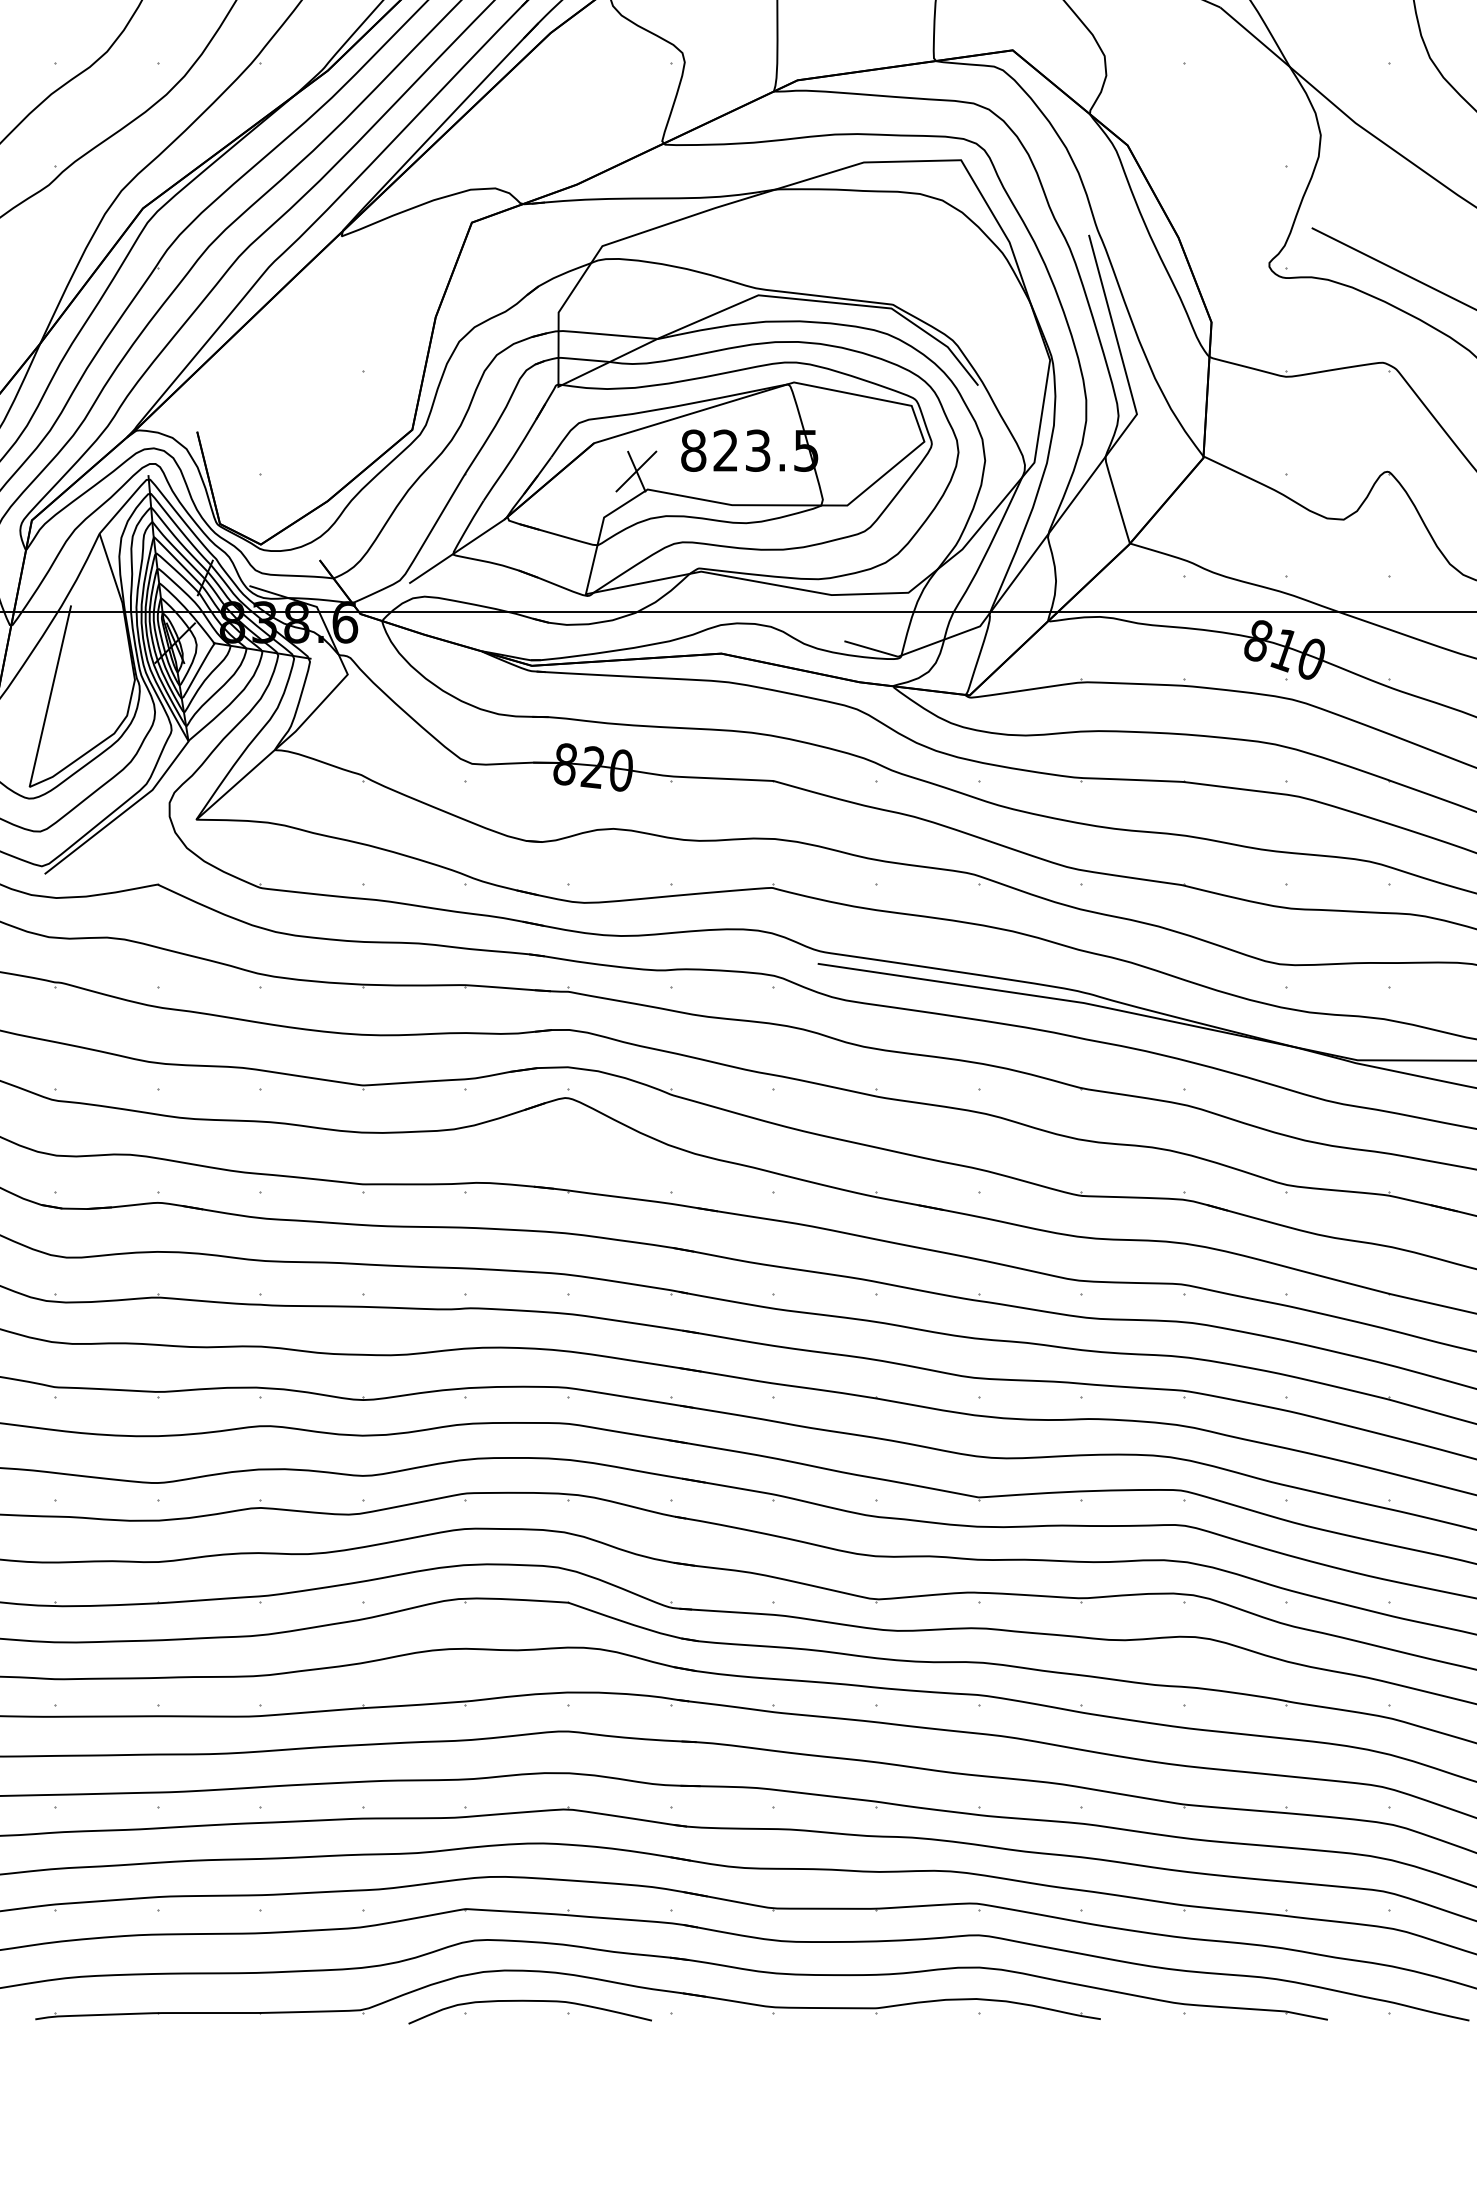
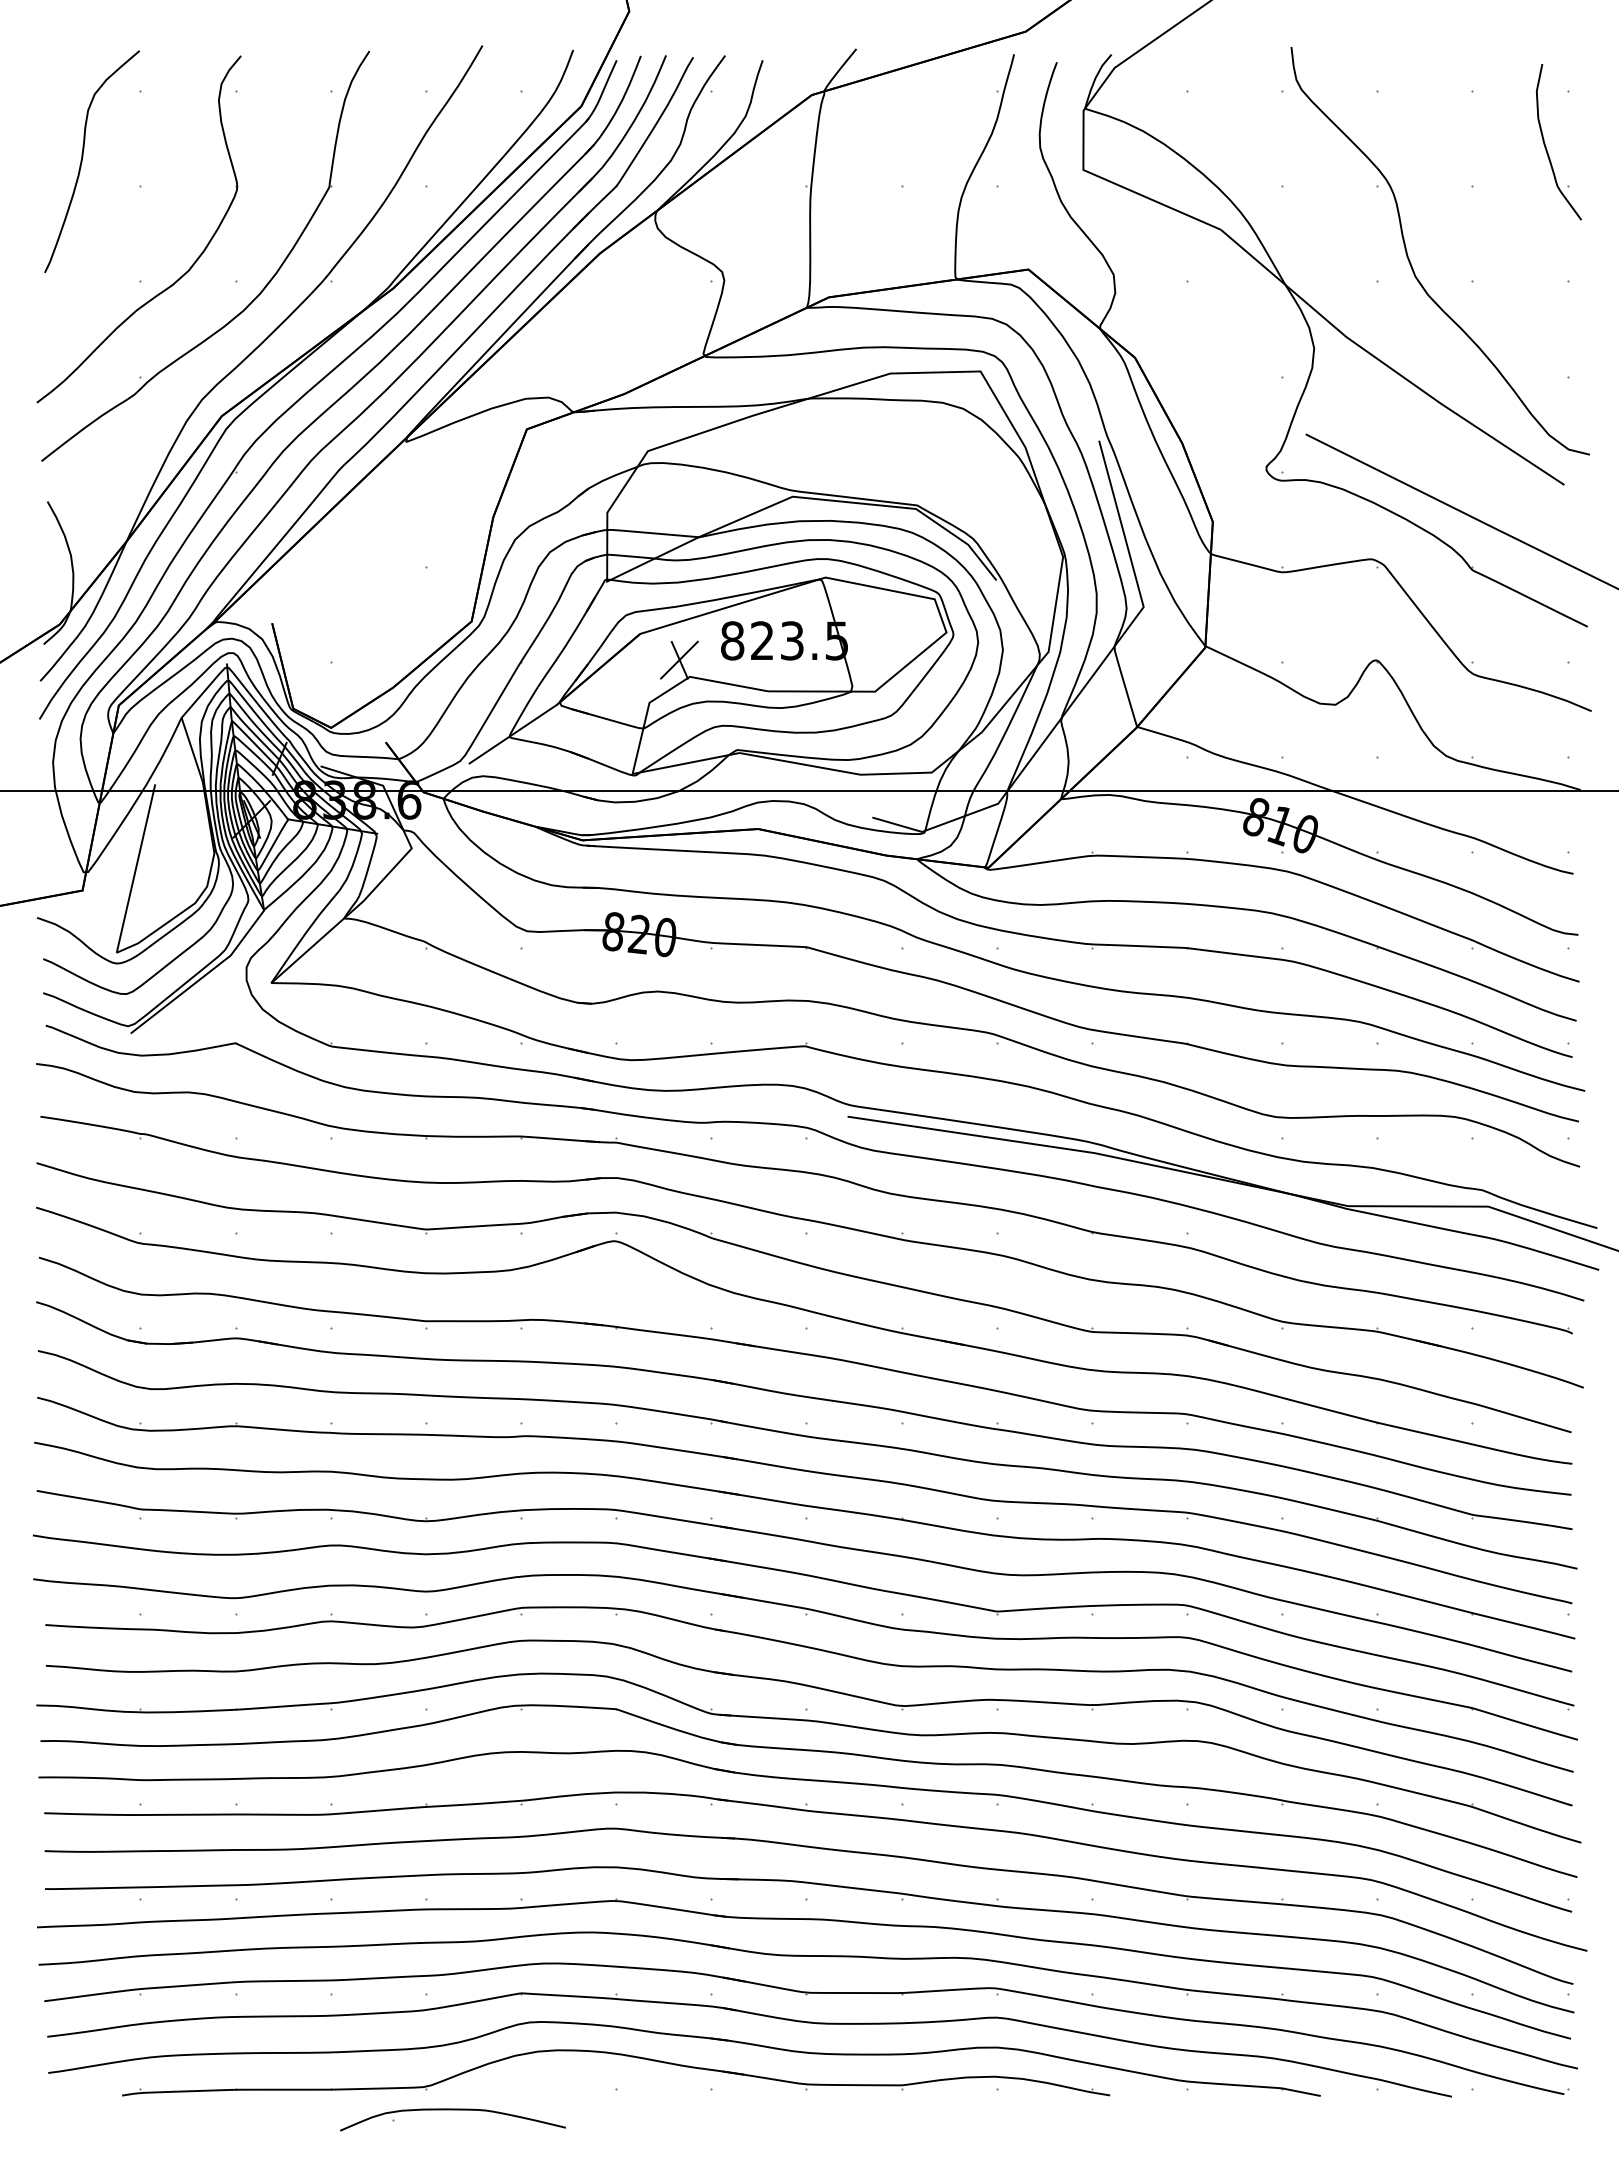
part: (529, 2002) -> (452, 2110), moved

